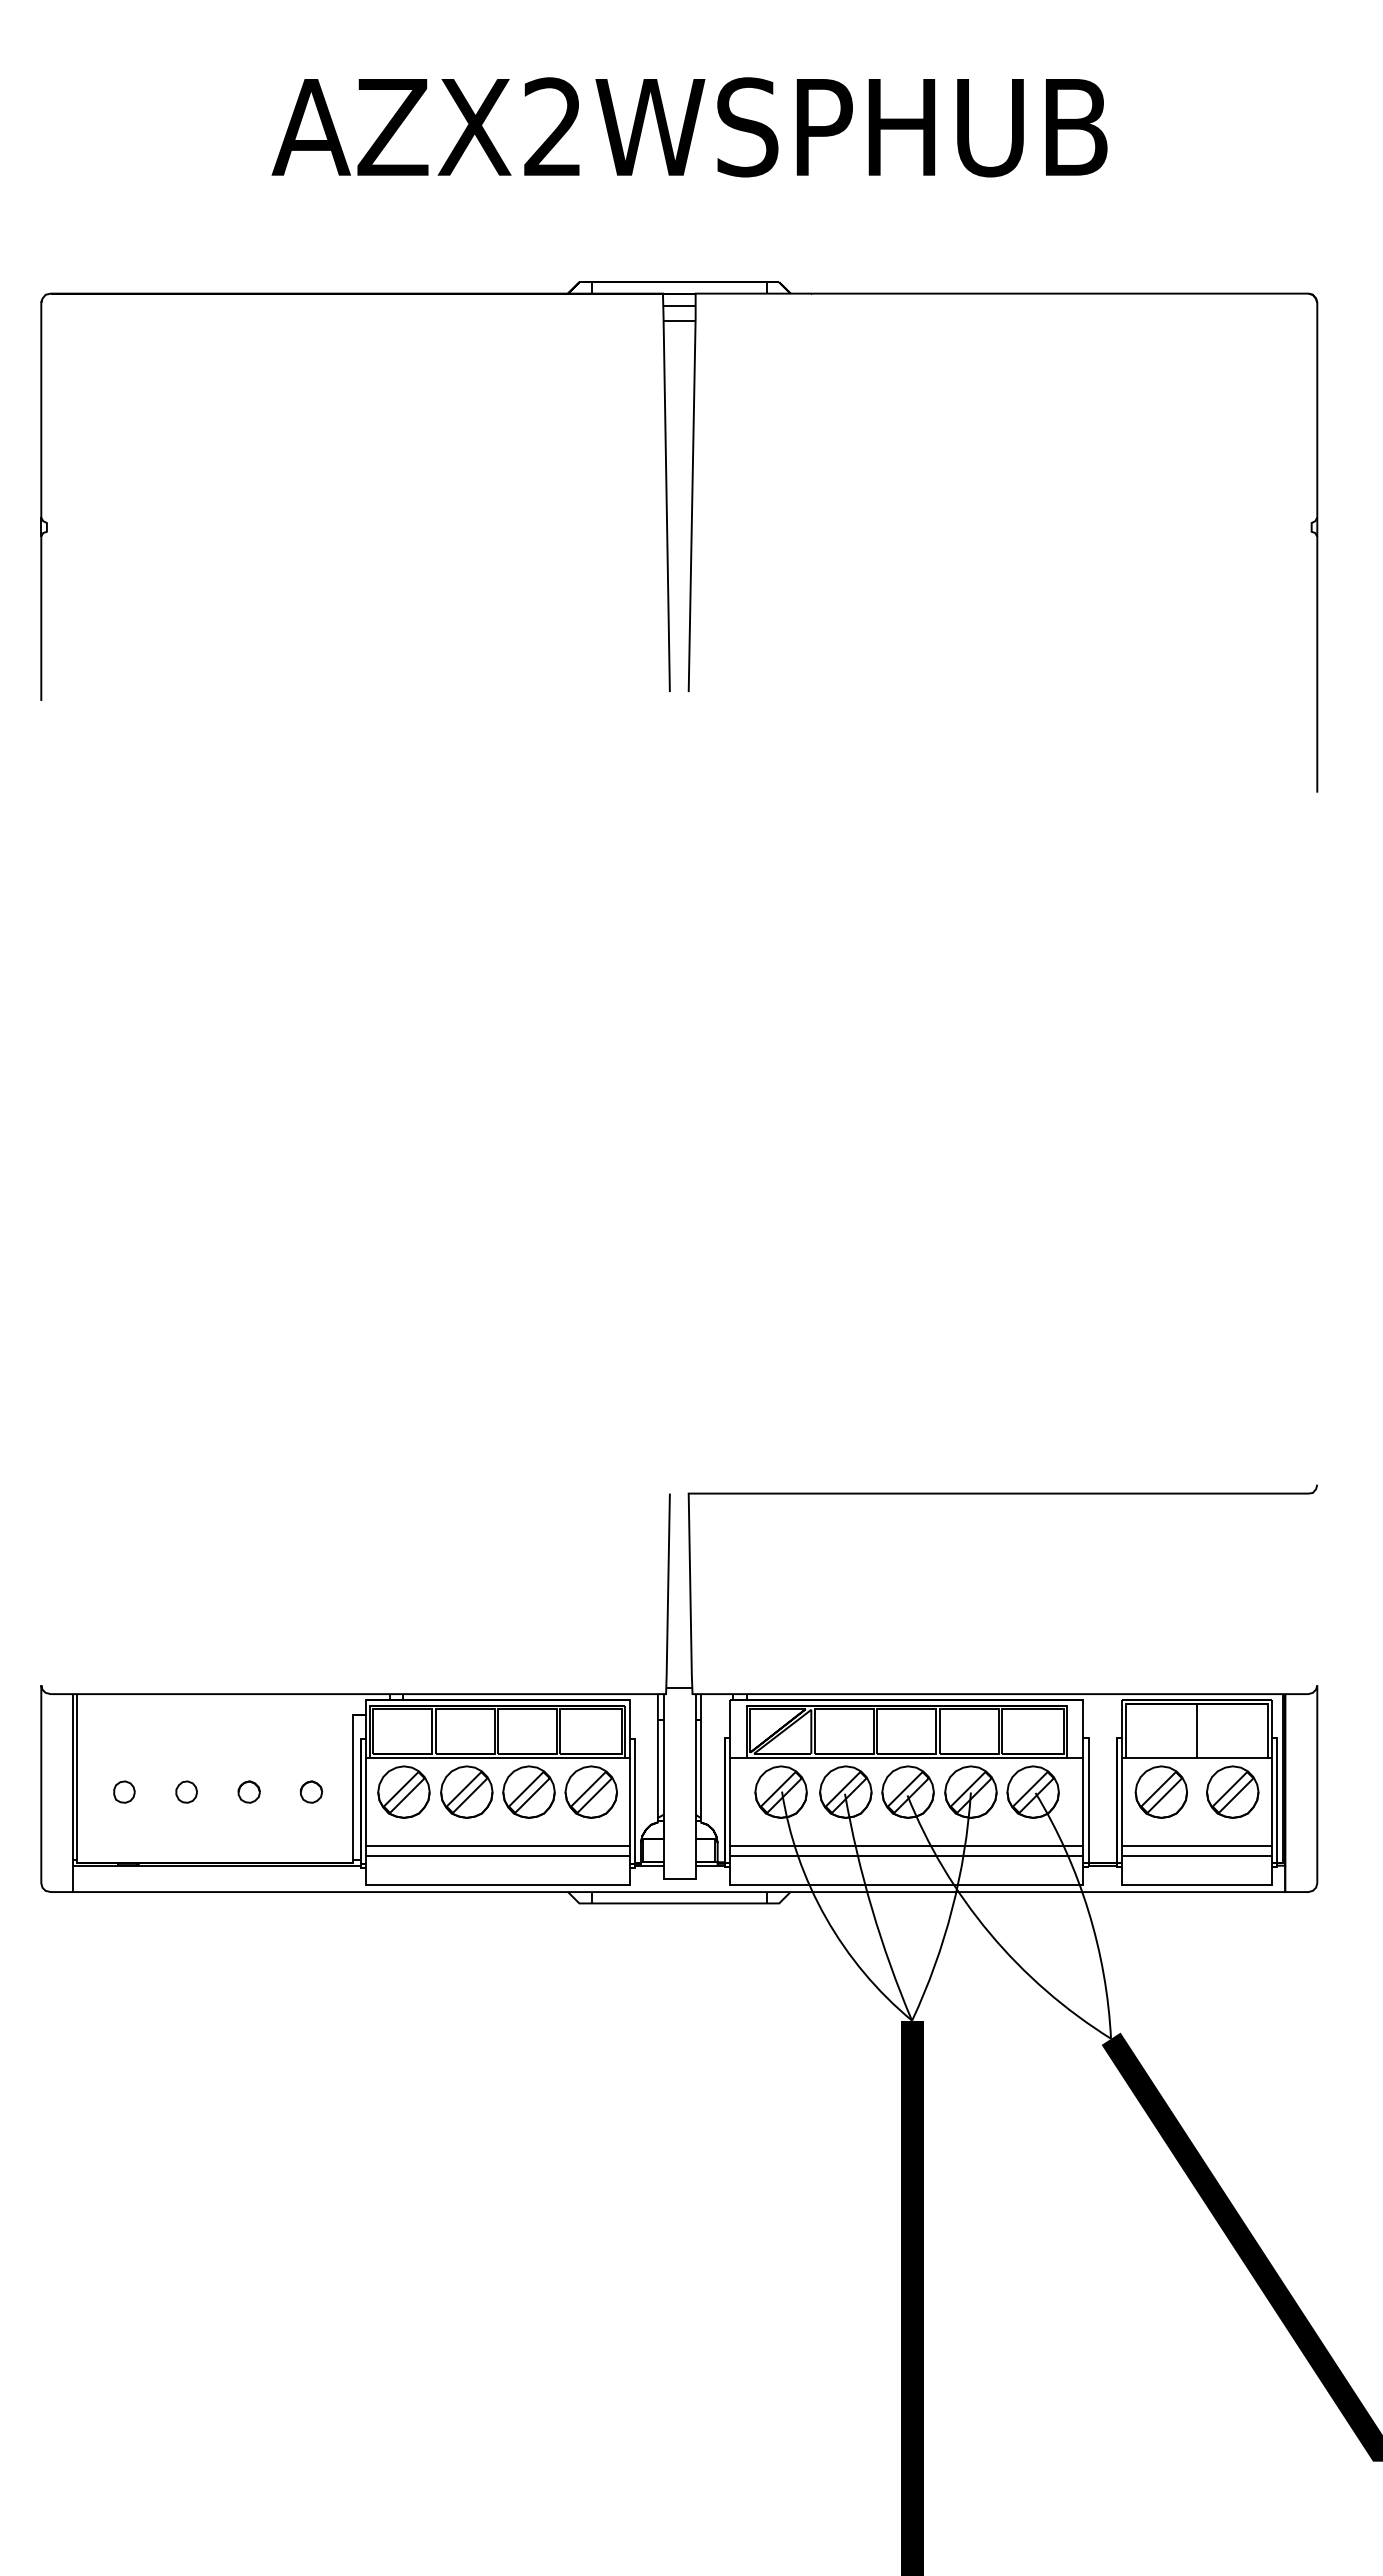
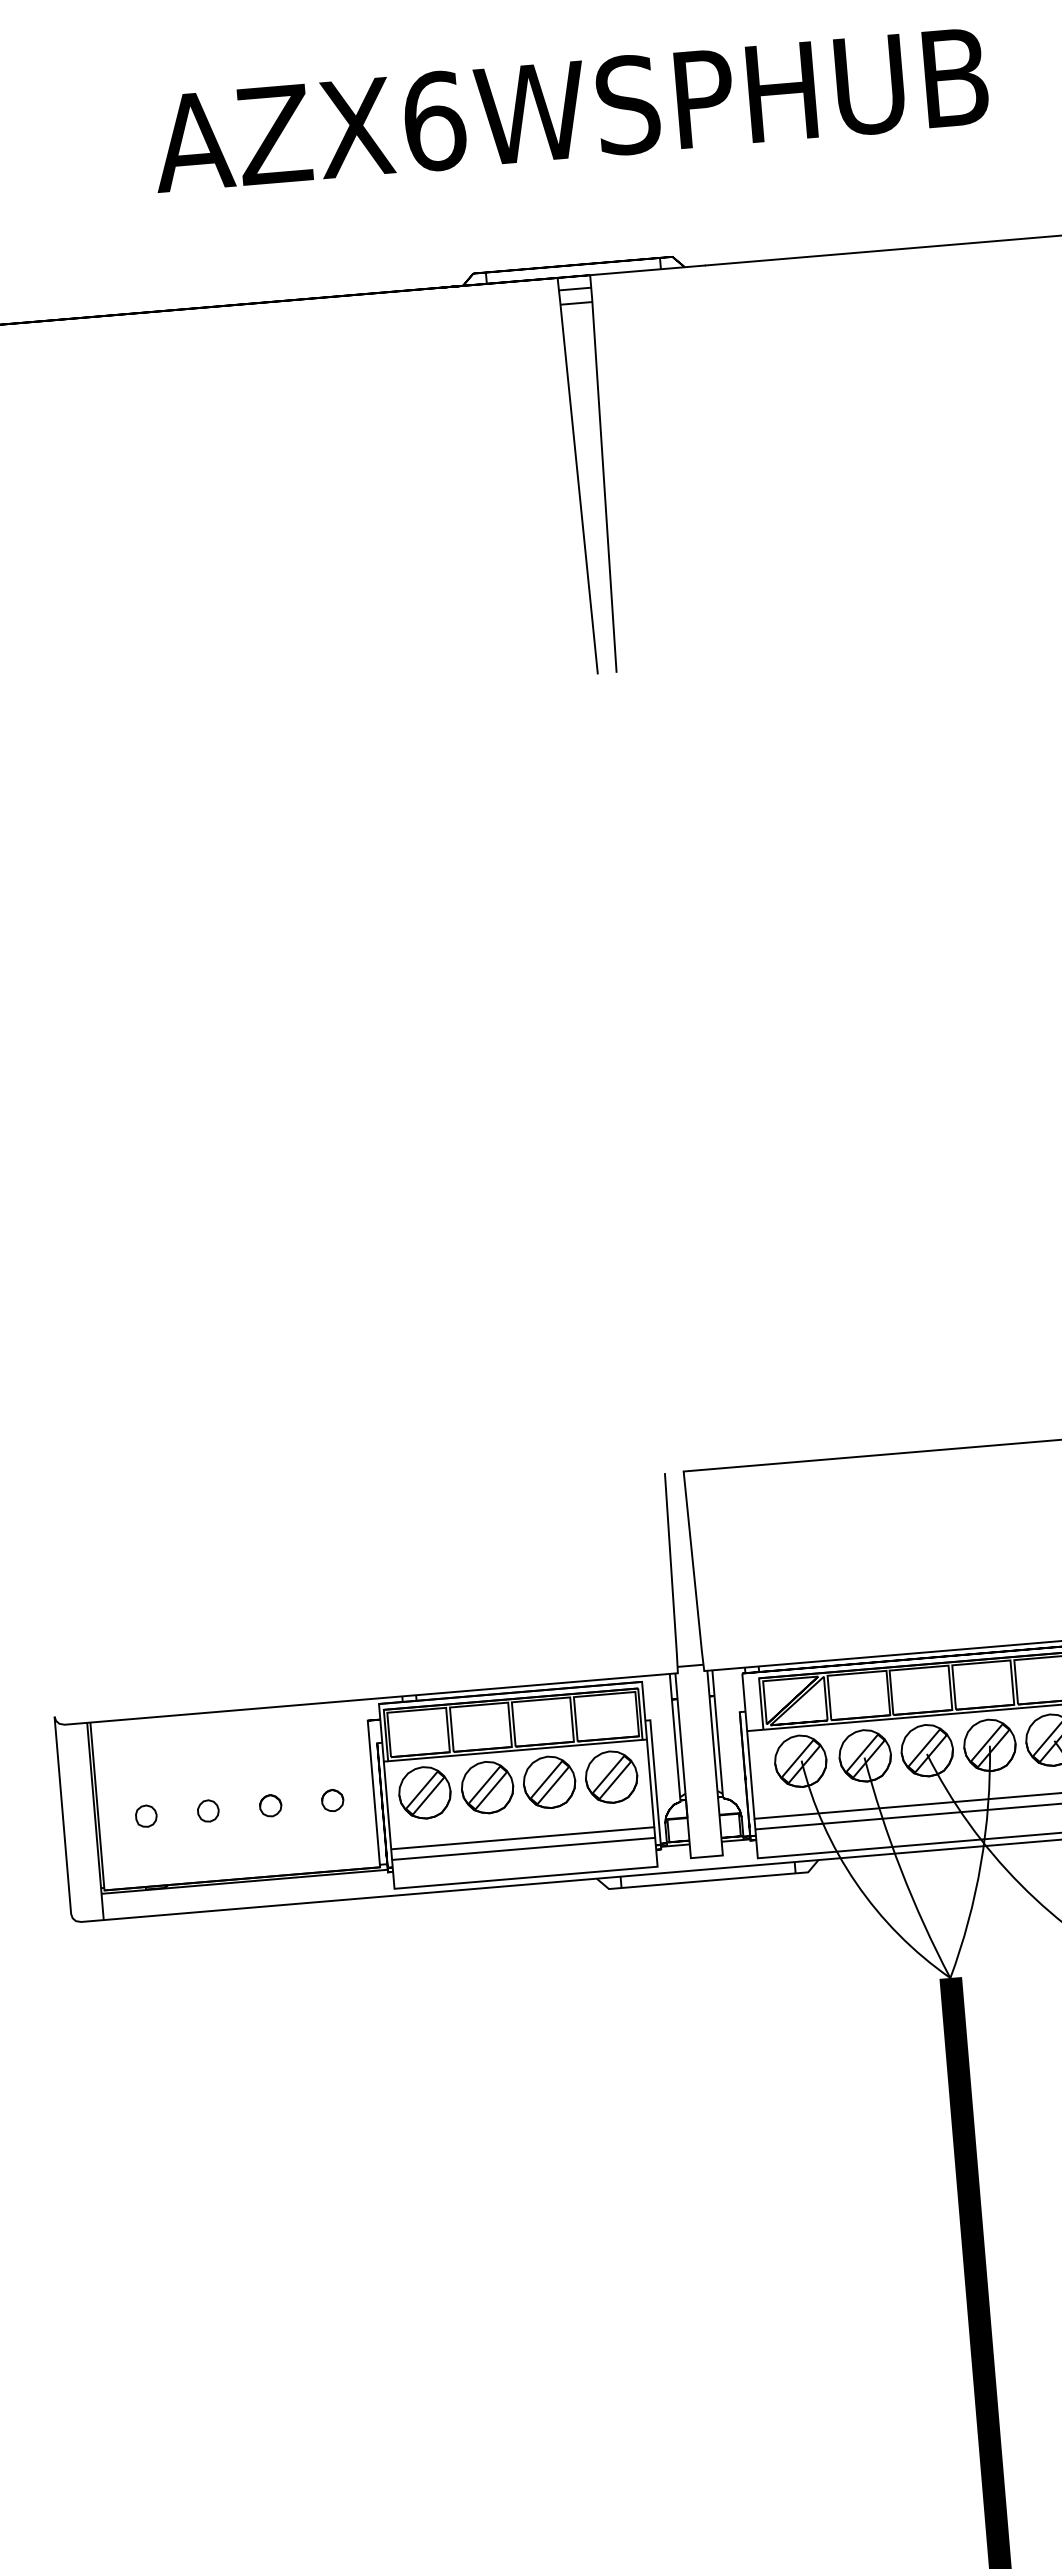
text: (553, 127) -> (434, 121), AZX2WSPHUB -> AZX6WSPHUB

